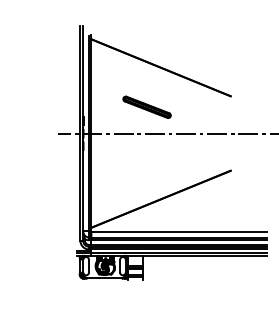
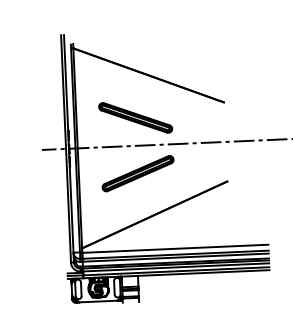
part: (146, 107) -> (135, 118), size x1.43
part: (146, 159) -> (137, 173), added

